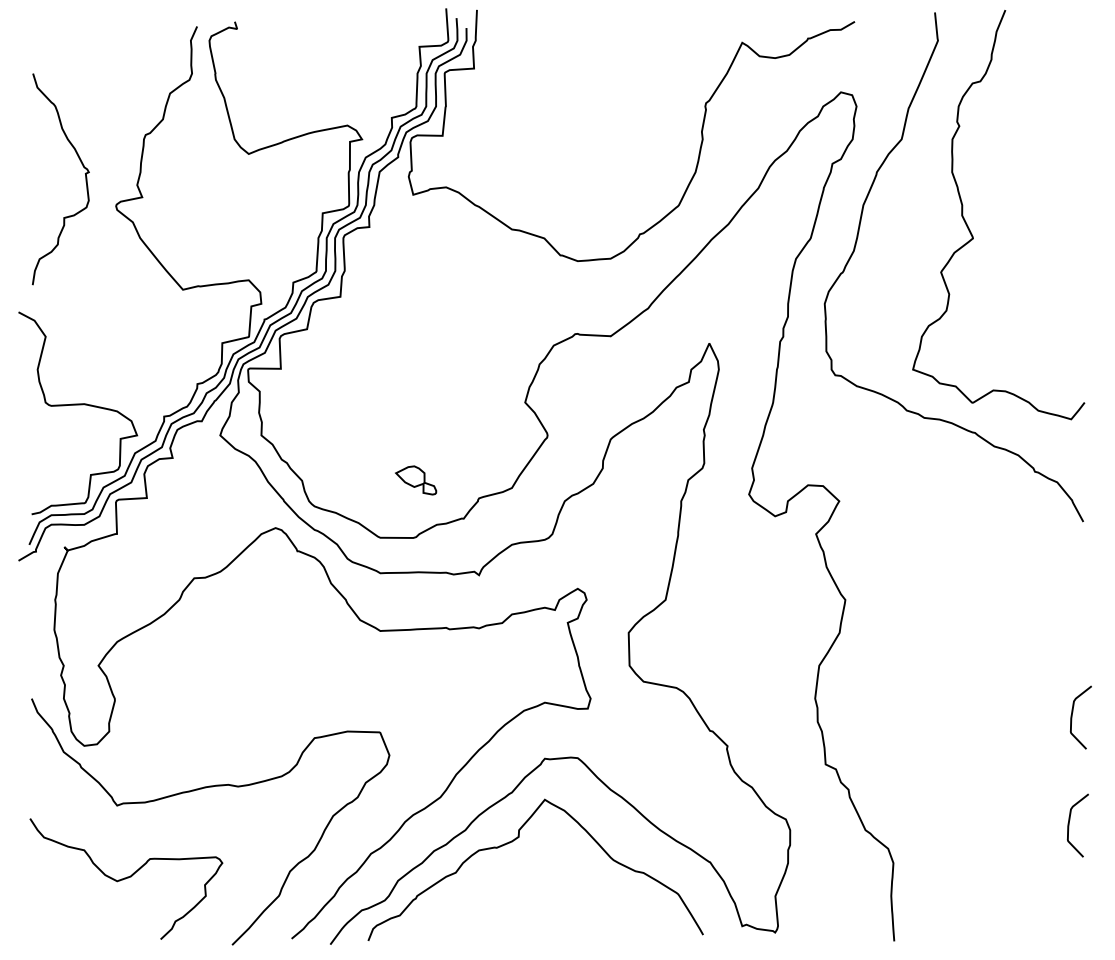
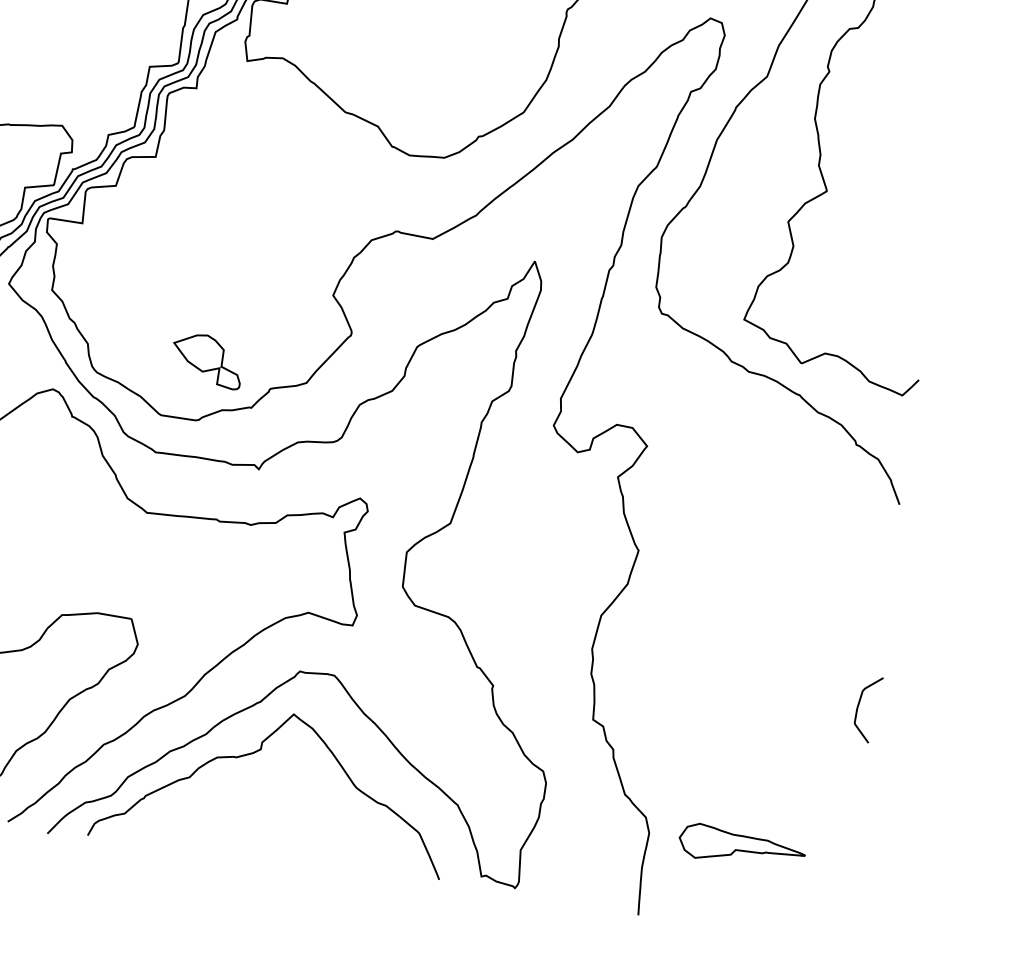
part: (415, 480) -> (206, 360), size x1.67
curve: (1069, 825) -> (839, 820), removed
part: (981, 863) -> (741, 846), added

